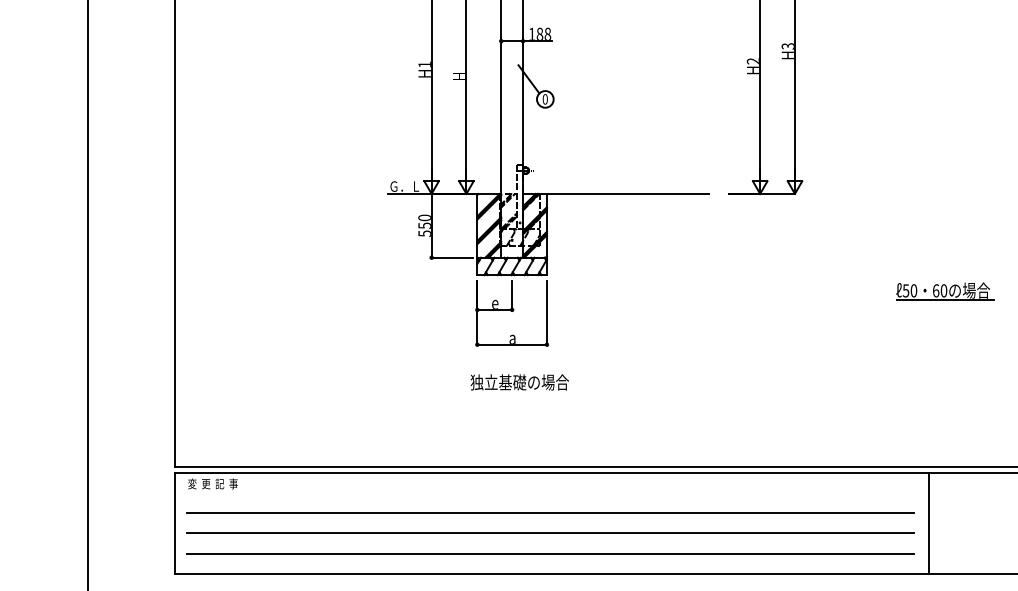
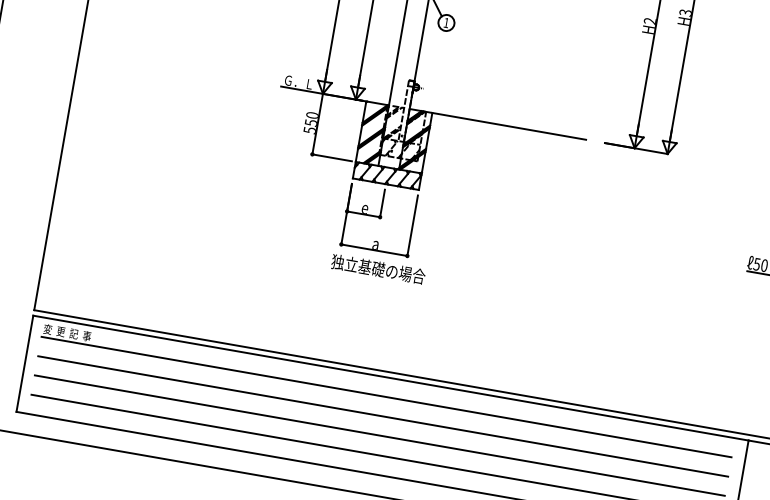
text: (544, 99) -> (445, 22), 0 -> 1
text: (519, 382) -> (378, 269), moved
line: (550, 492) -> (386, 396), added

